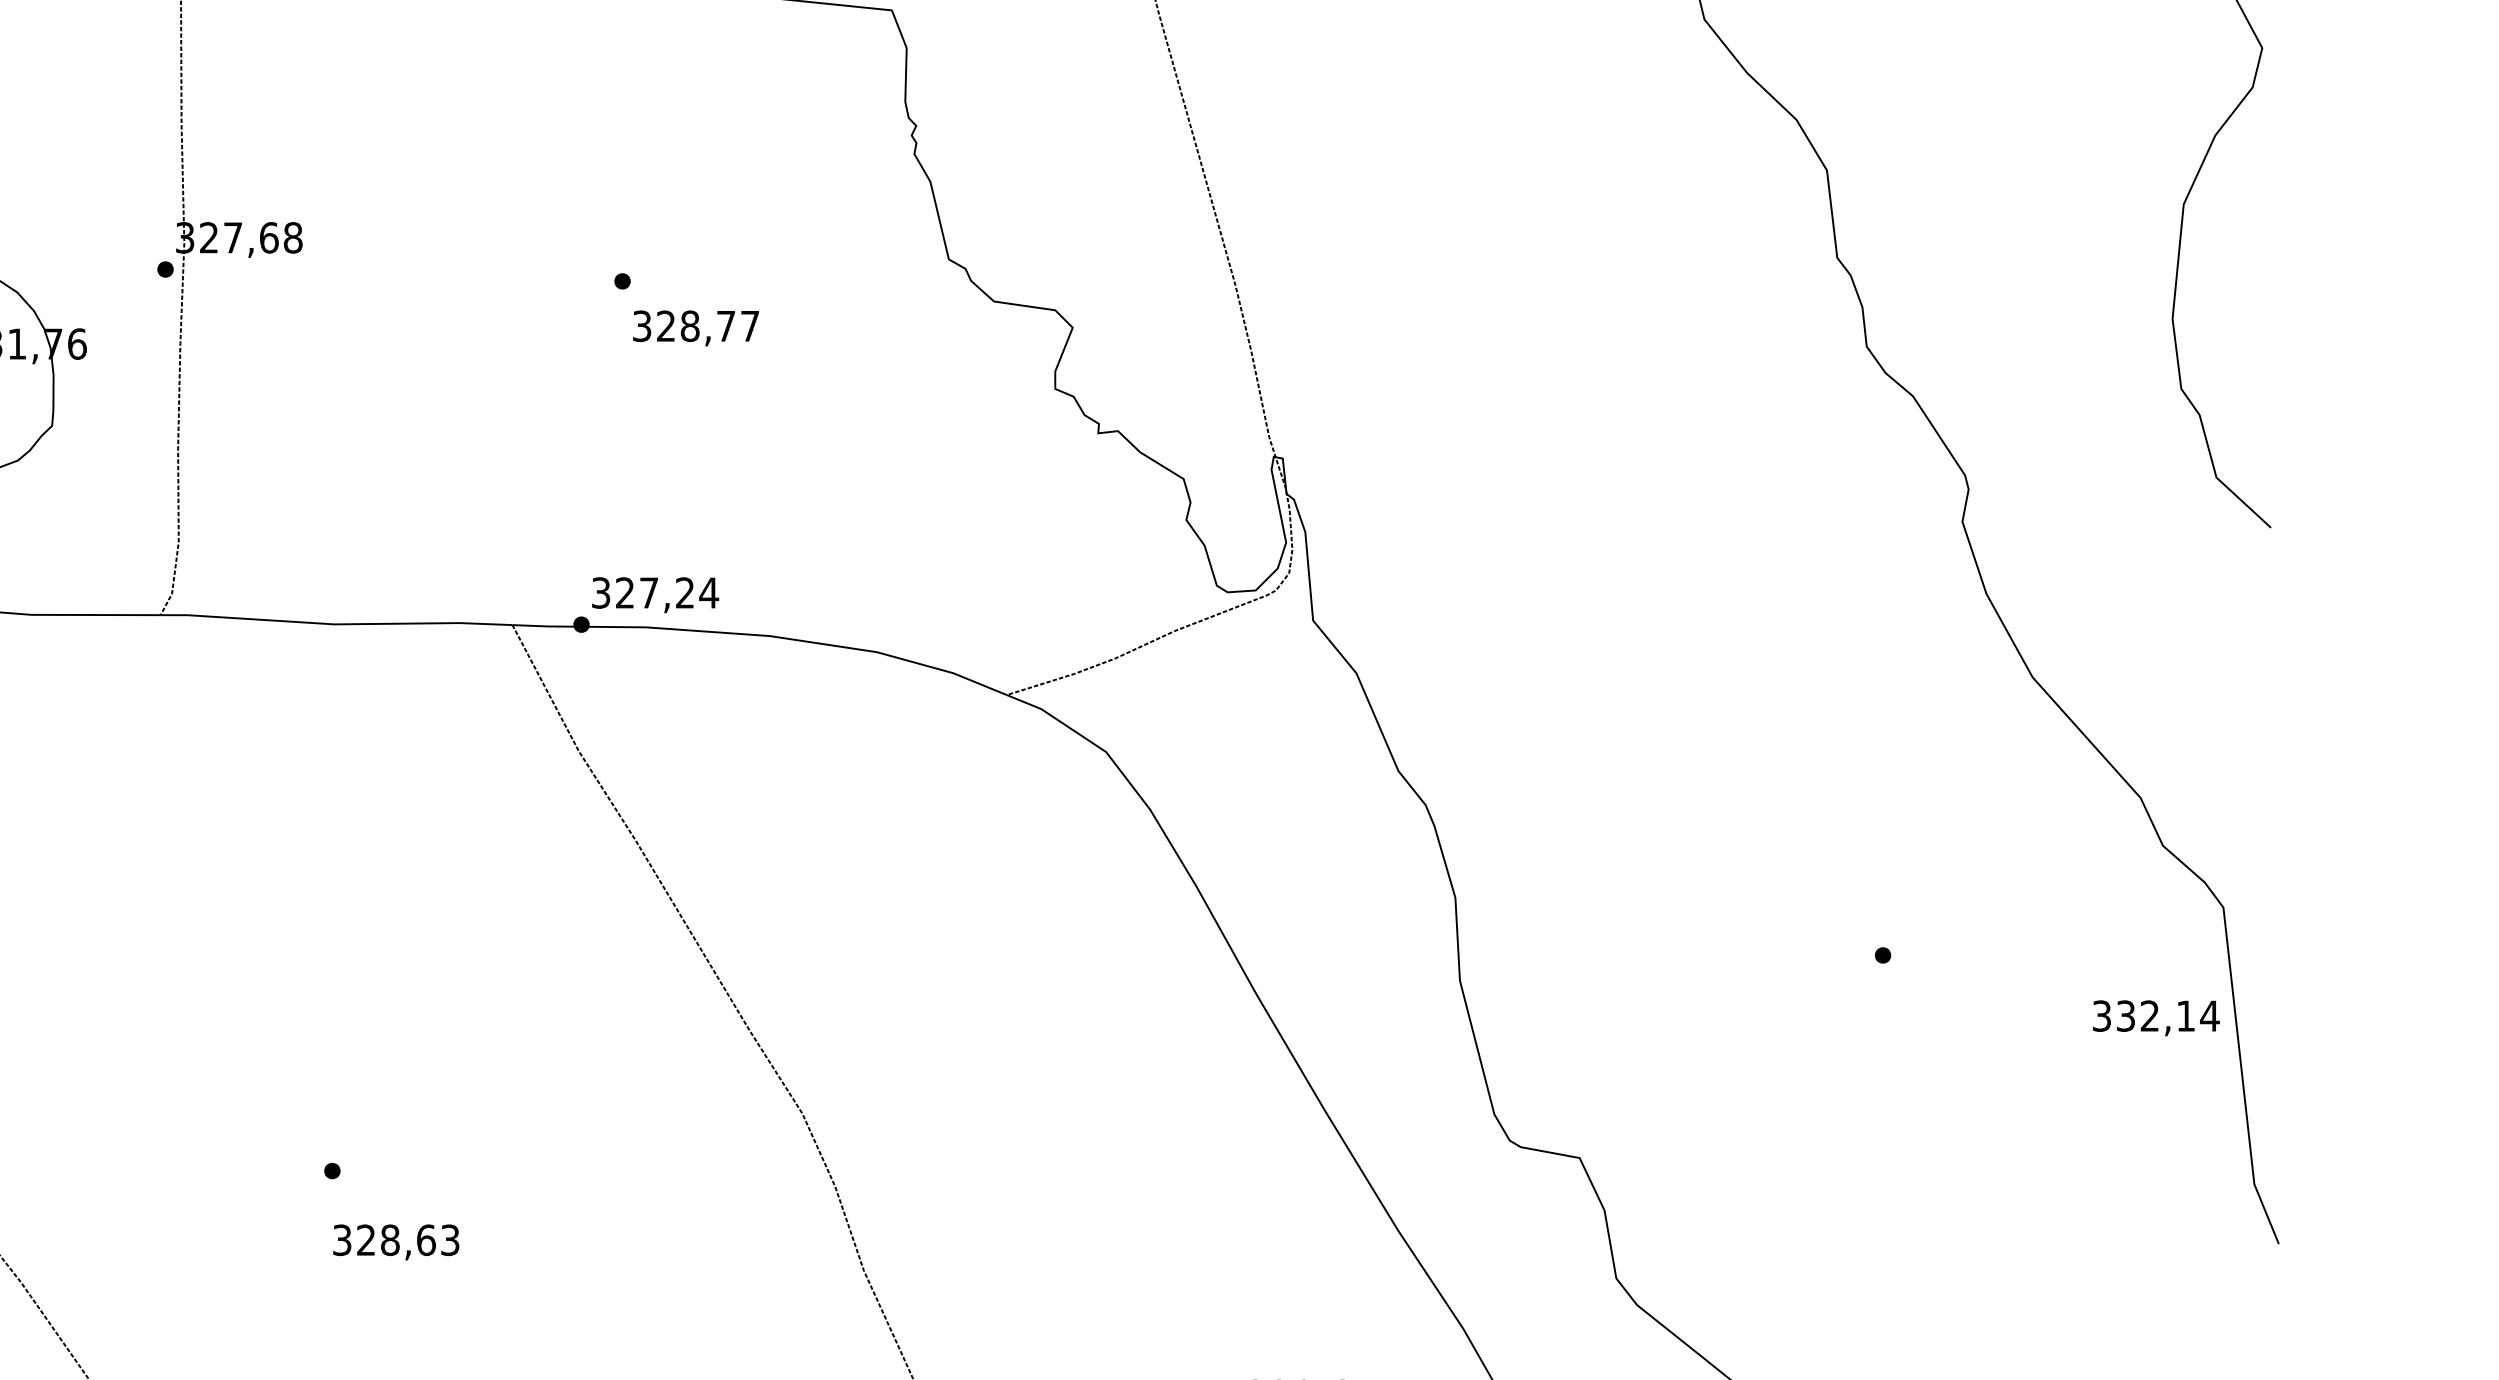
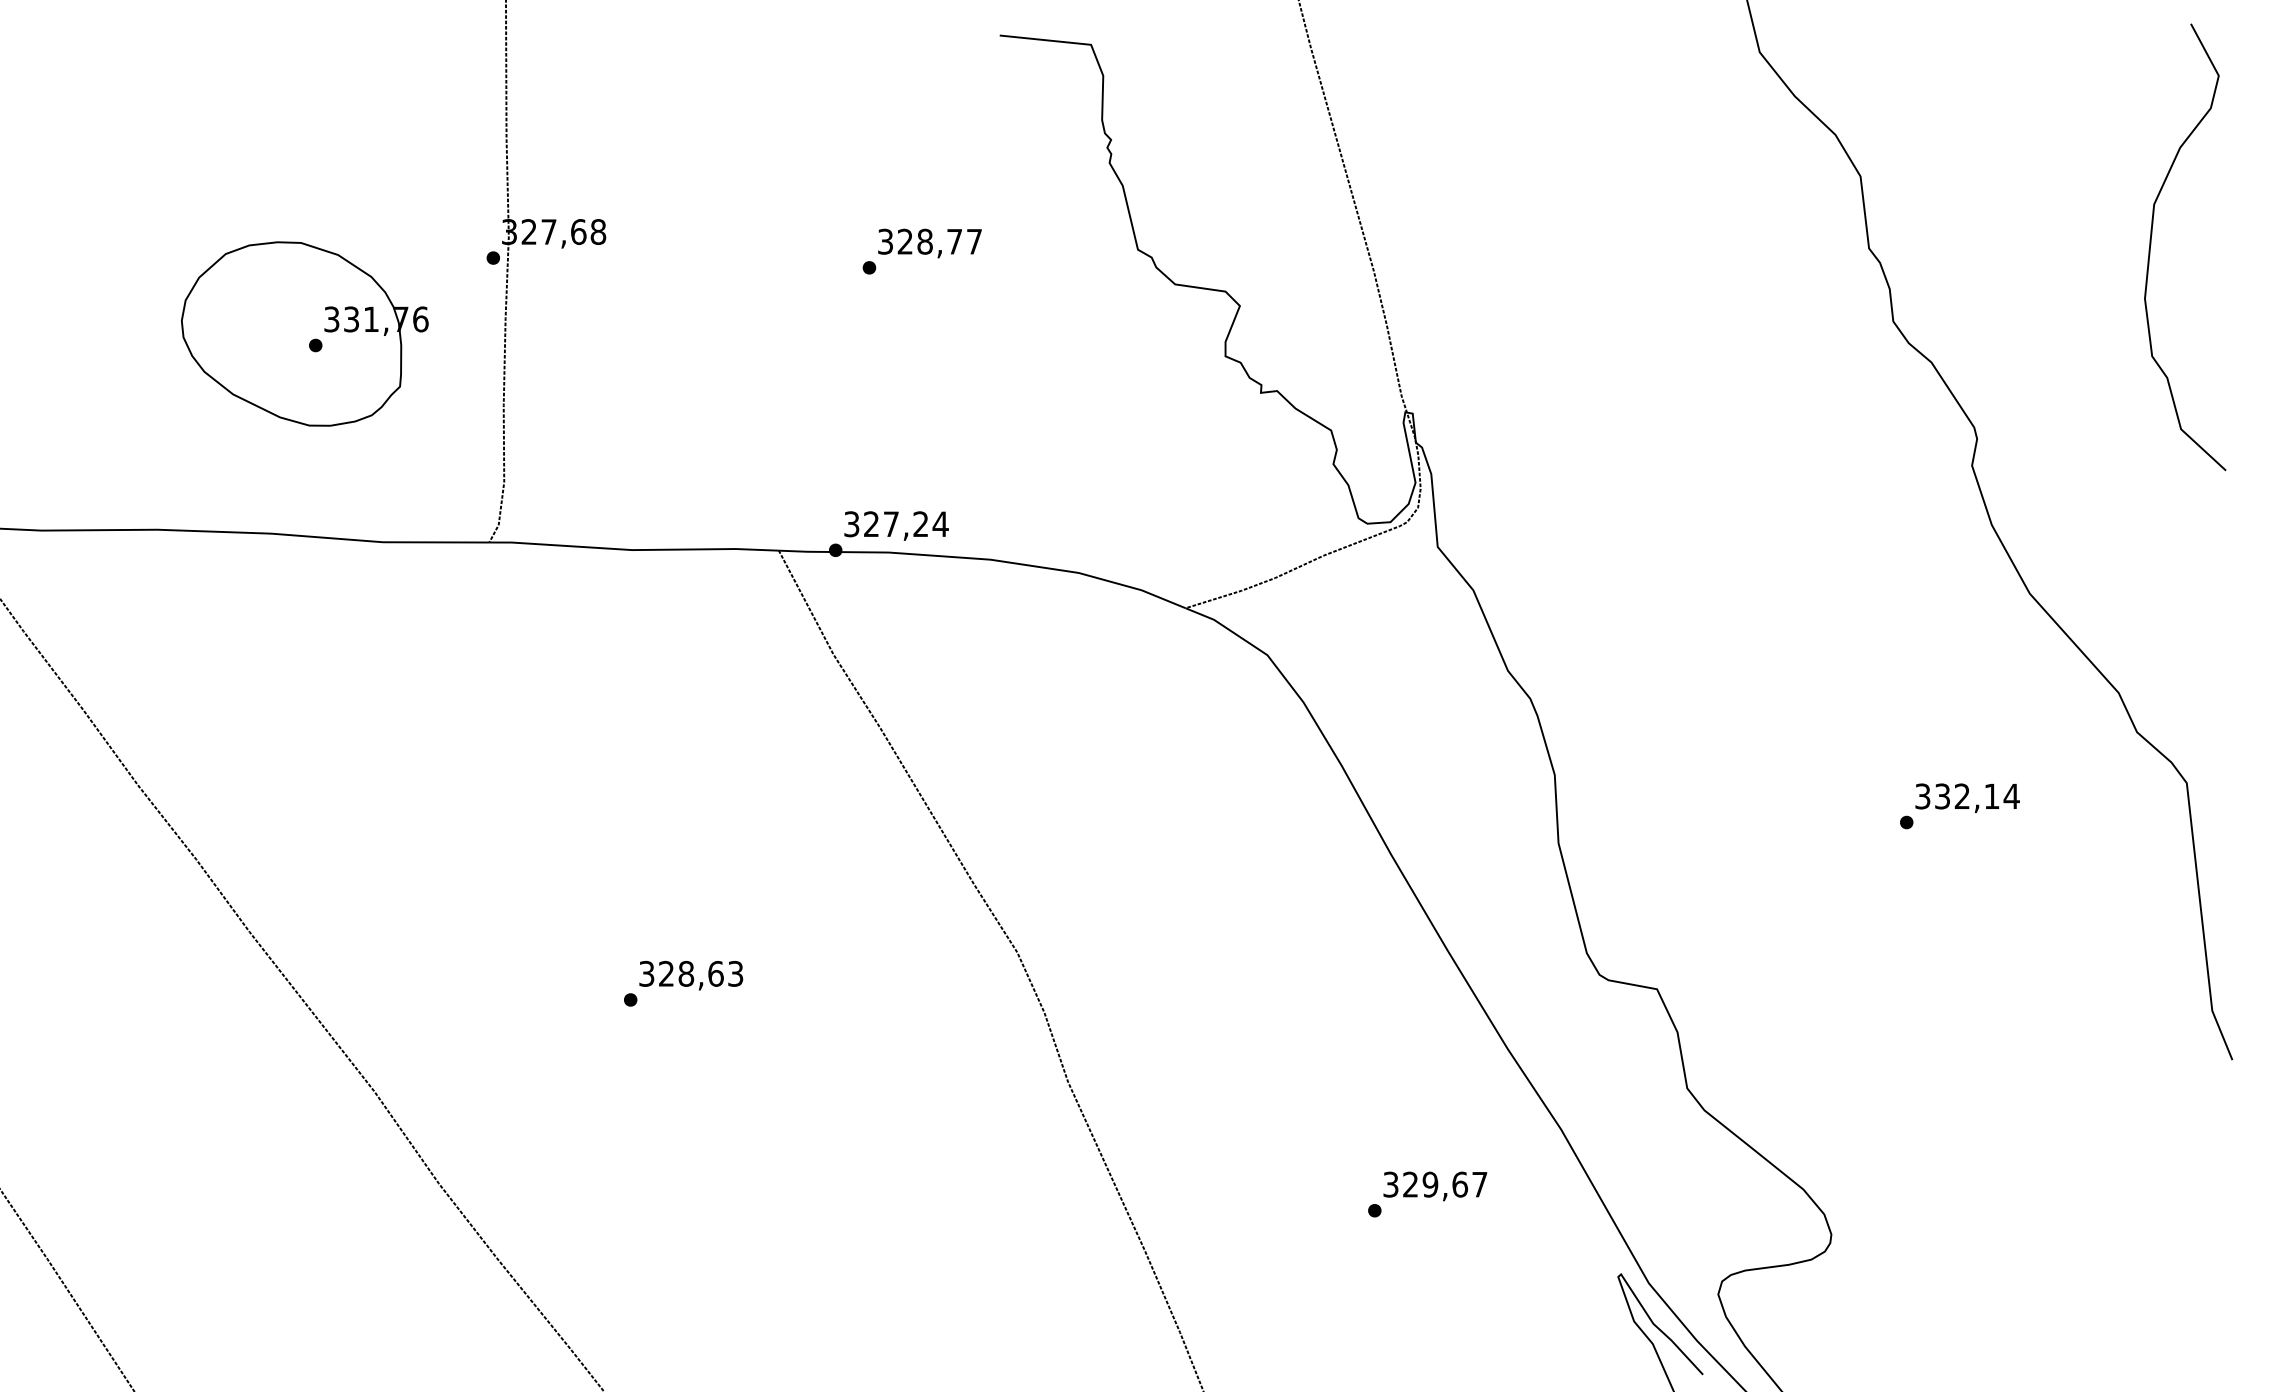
text: (695, 328) -> (929, 243), moved
text: (2156, 1017) -> (1967, 797), moved
text: (396, 1242) -> (691, 975), moved

